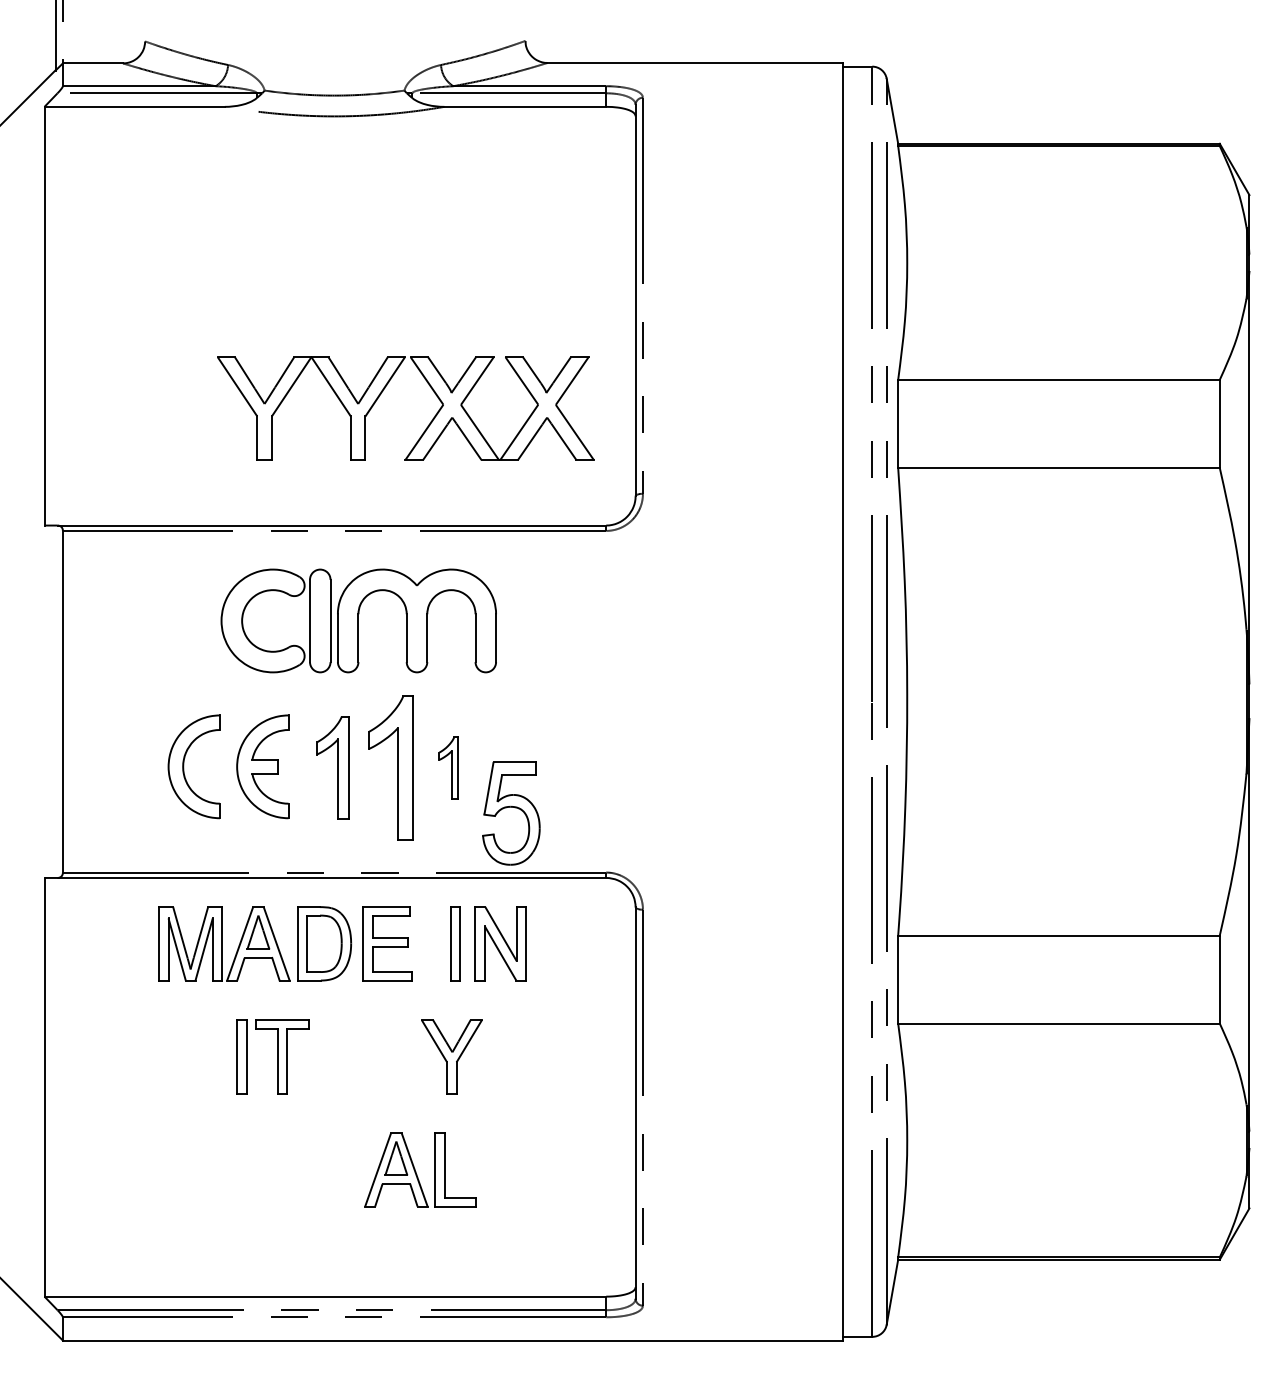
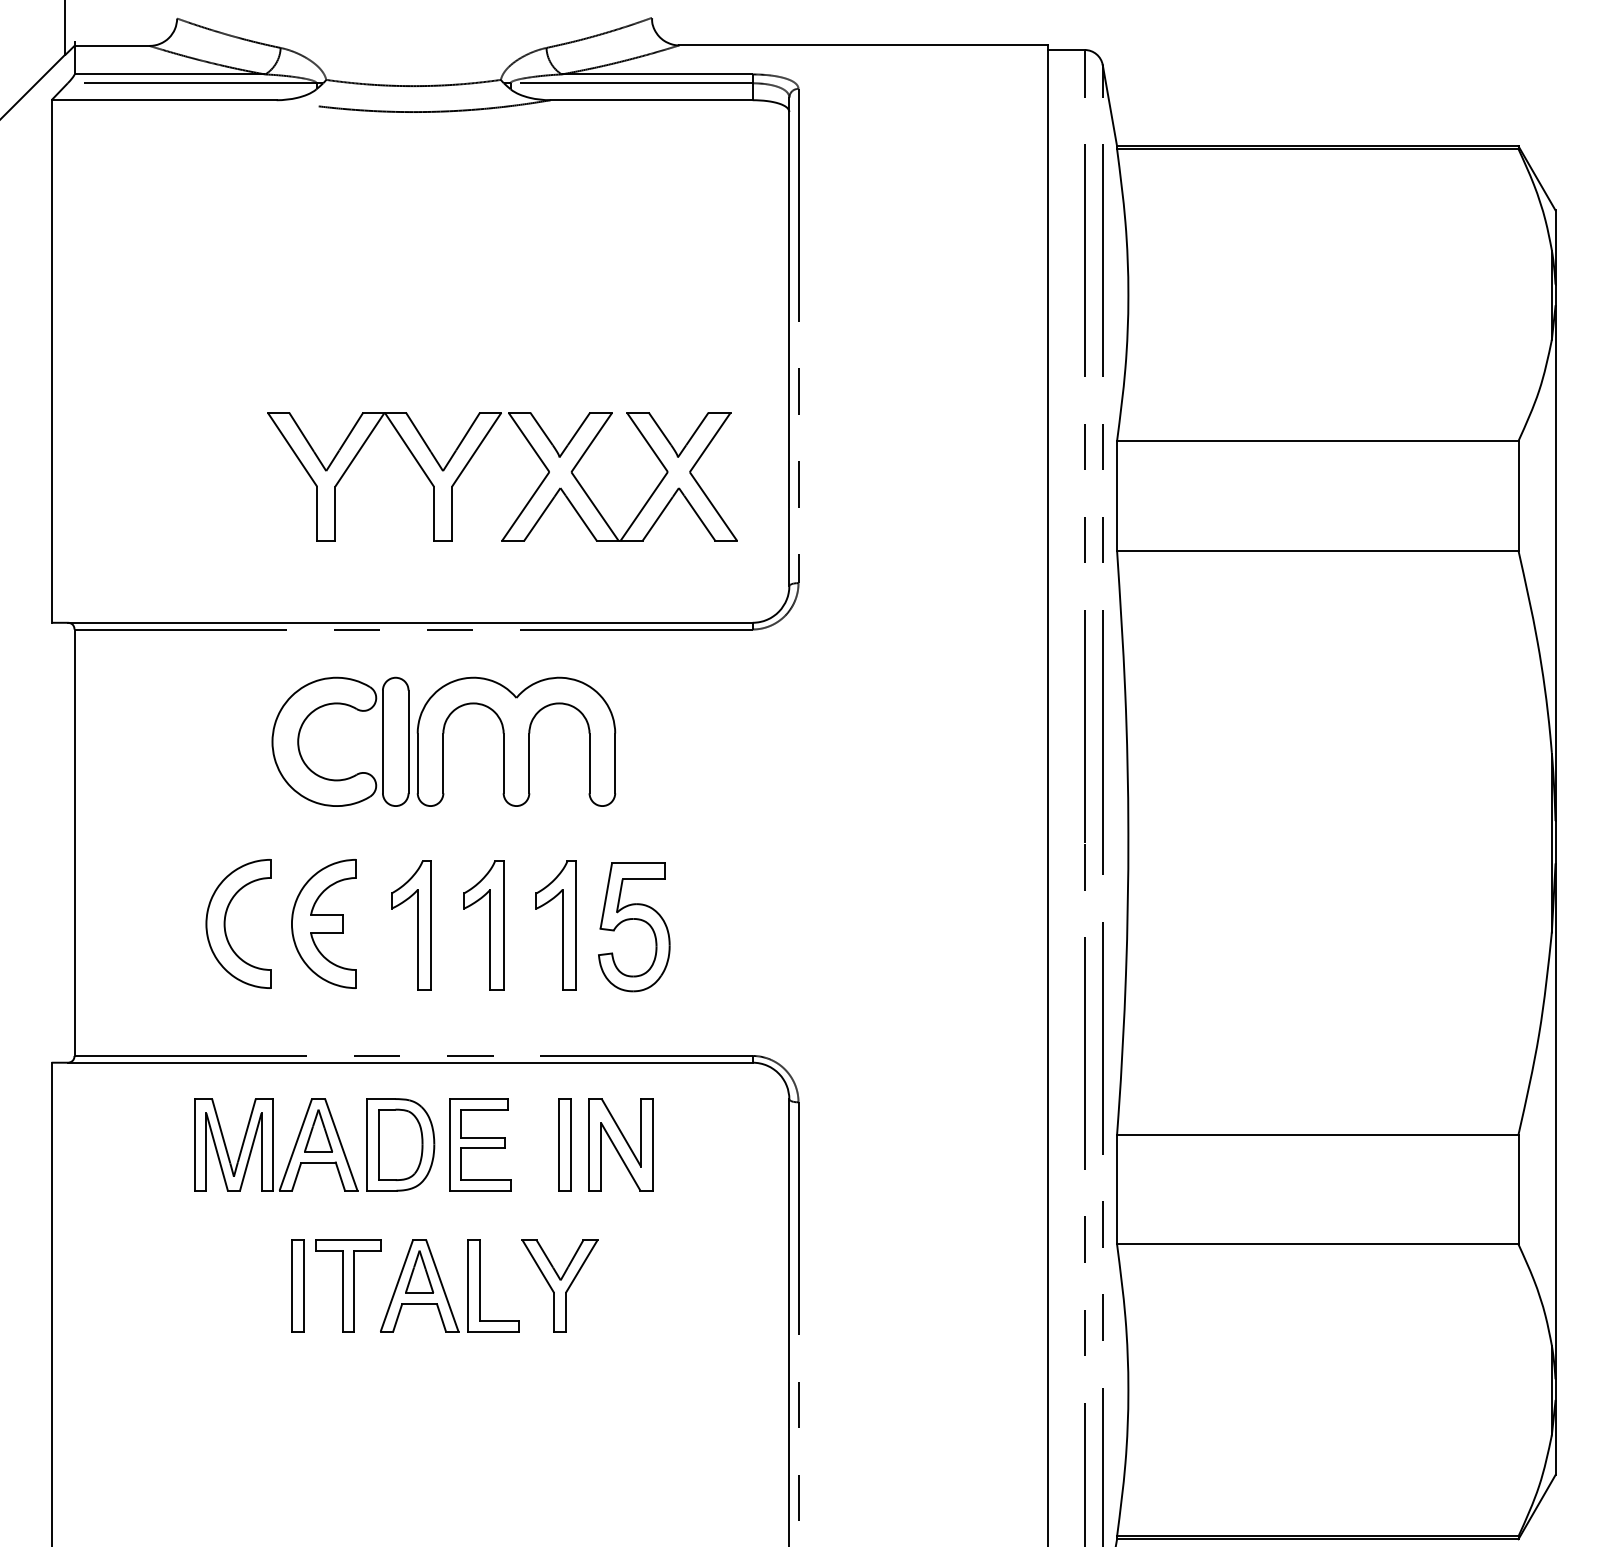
part: (390, 767) -> (483, 924), size x0.71
part: (448, 767) -> (555, 924), size x1.67
part: (511, 813) -> (634, 927), moved
part: (420, 1169) -> (449, 1285), moved

